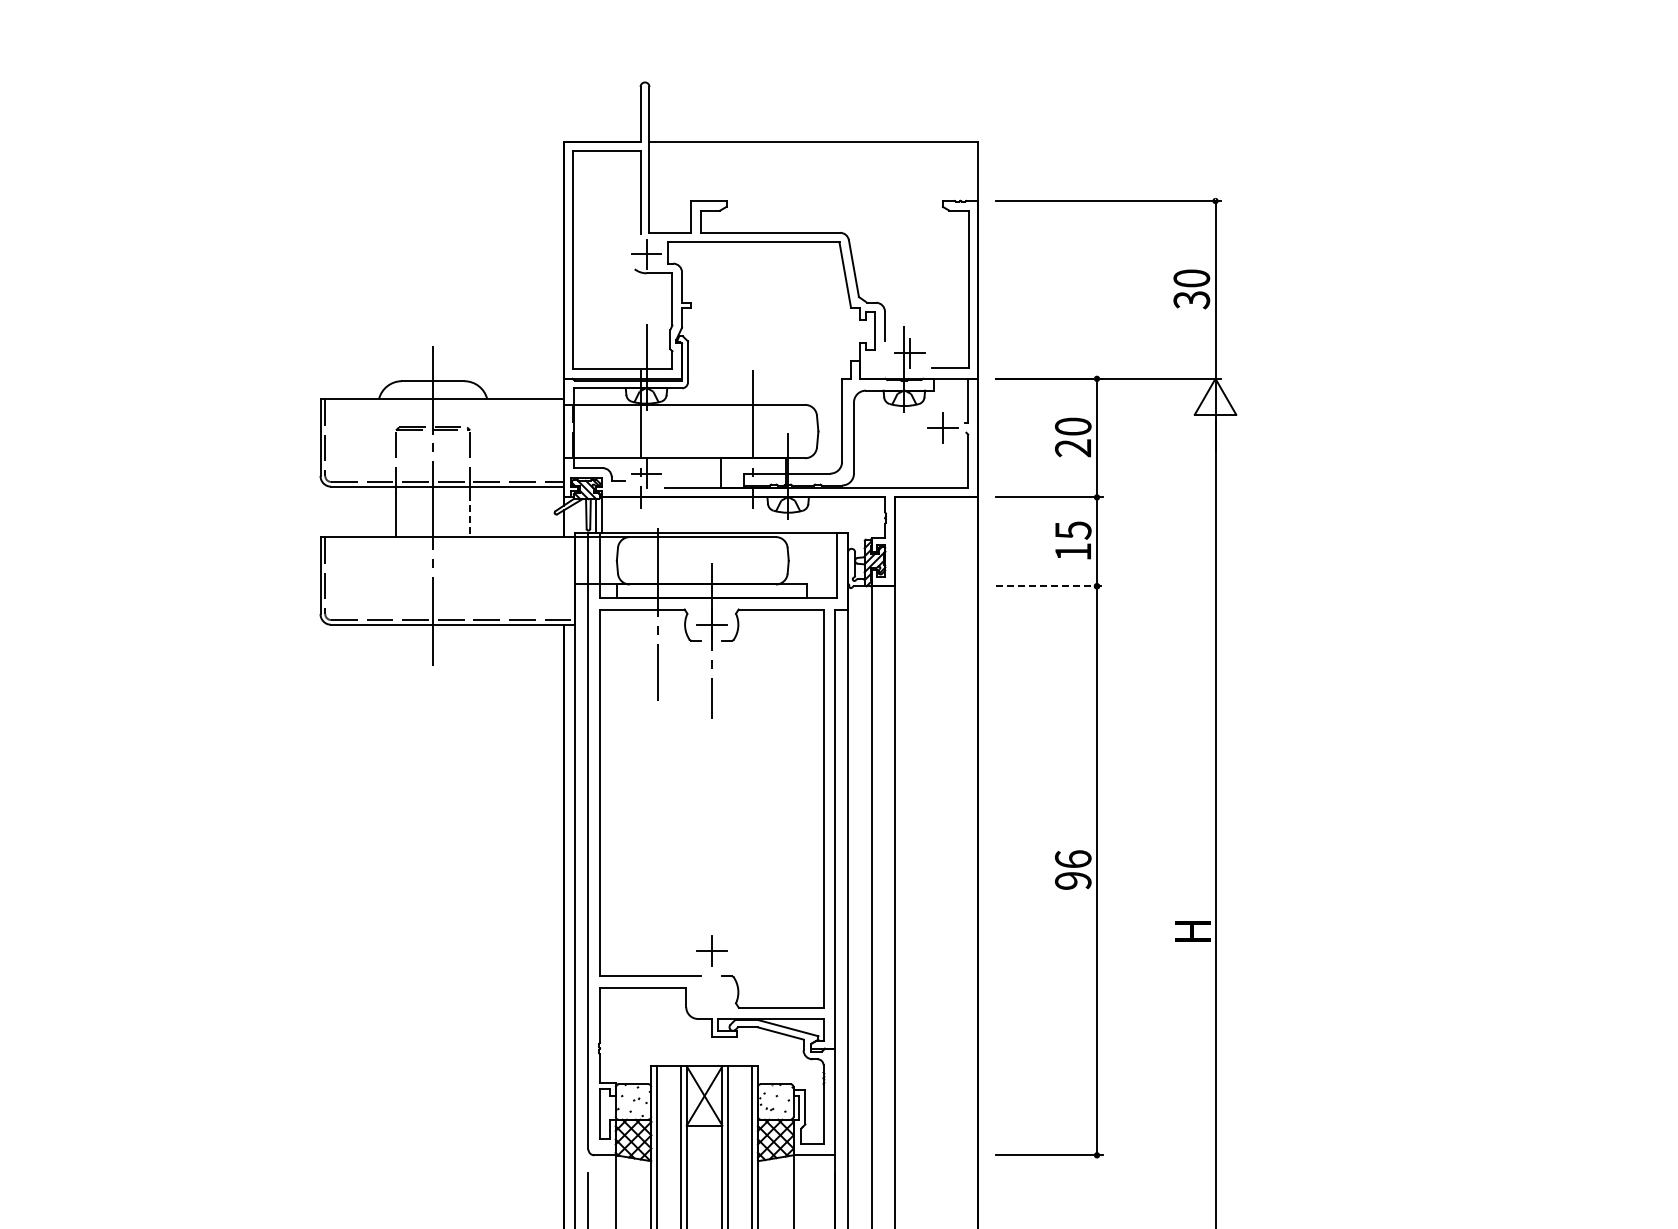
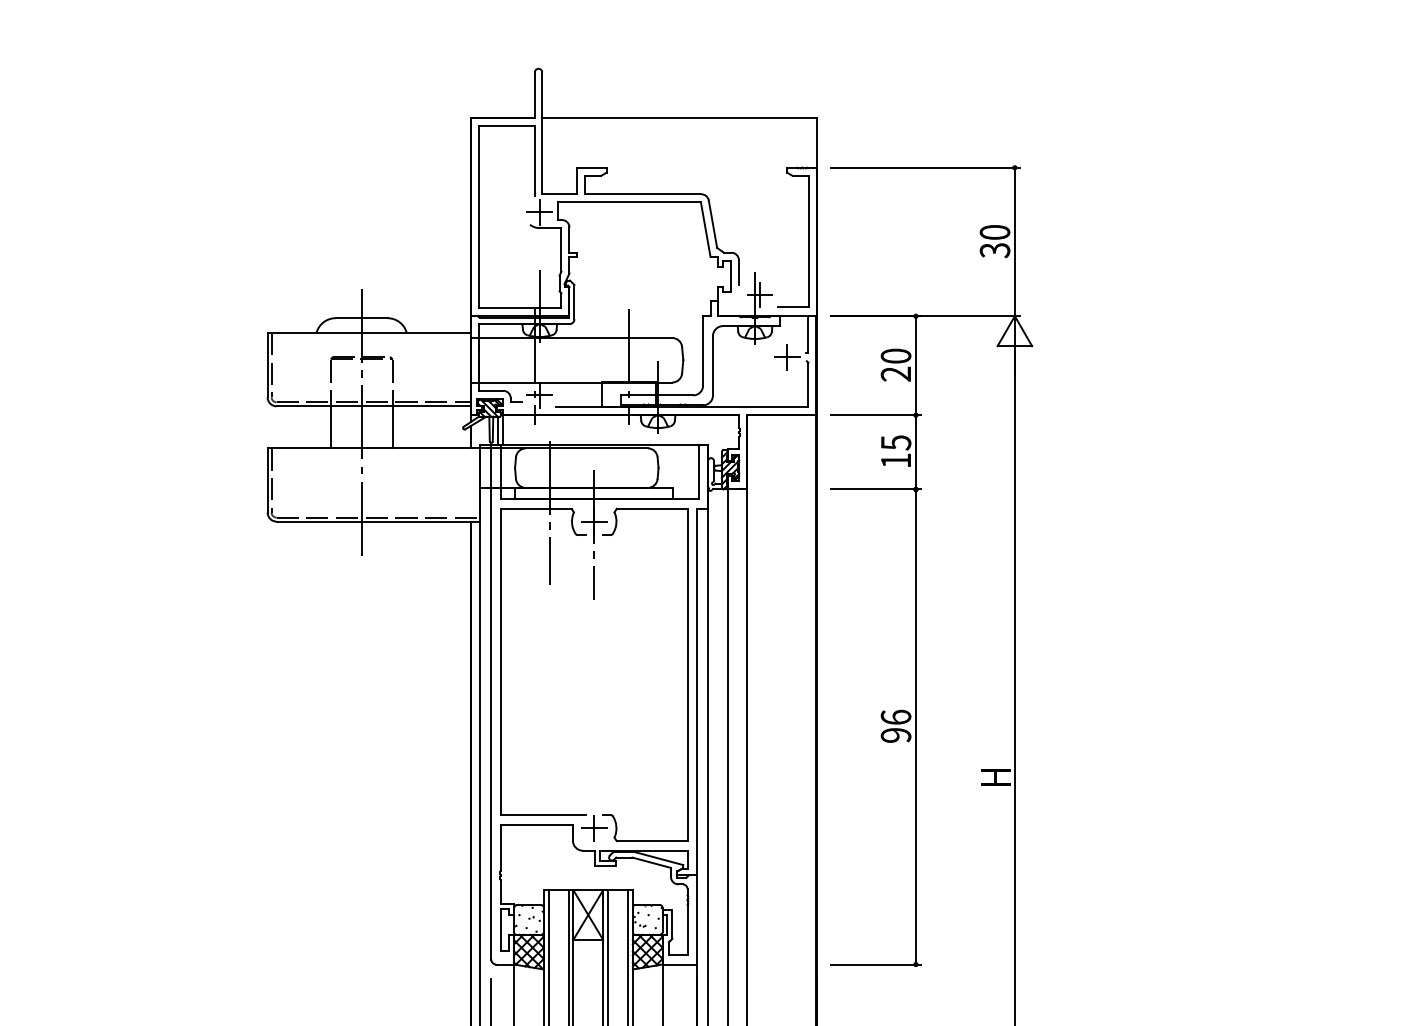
line: (470, 515) -> (392, 430), dashed -> solid
line: (1049, 586) -> (876, 489), dashed -> solid
part: (711, 950) -> (594, 827), moved

